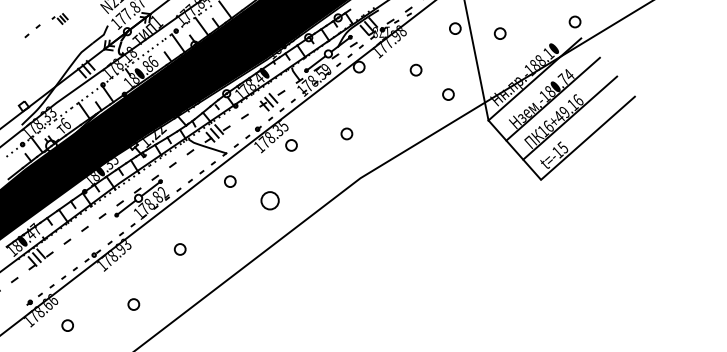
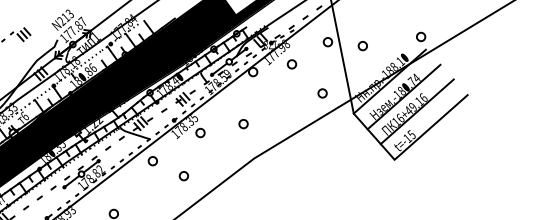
part: (59, 18) -> (19, 34), size x1.67
part: (415, 69) -> (291, 63), moved
part: (270, 200) -> (184, 175), size x0.62

